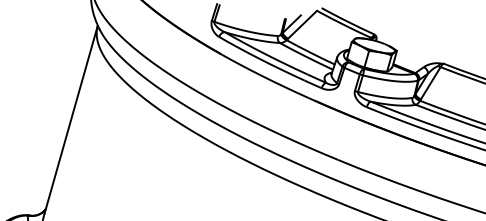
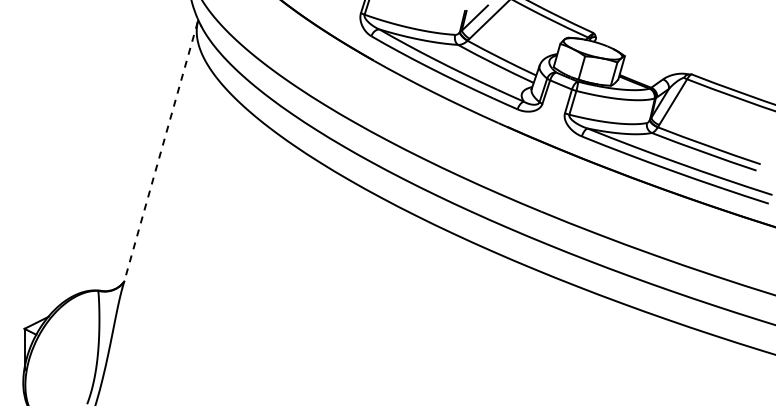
line: (71, 119) -> (160, 153), solid -> dashed

